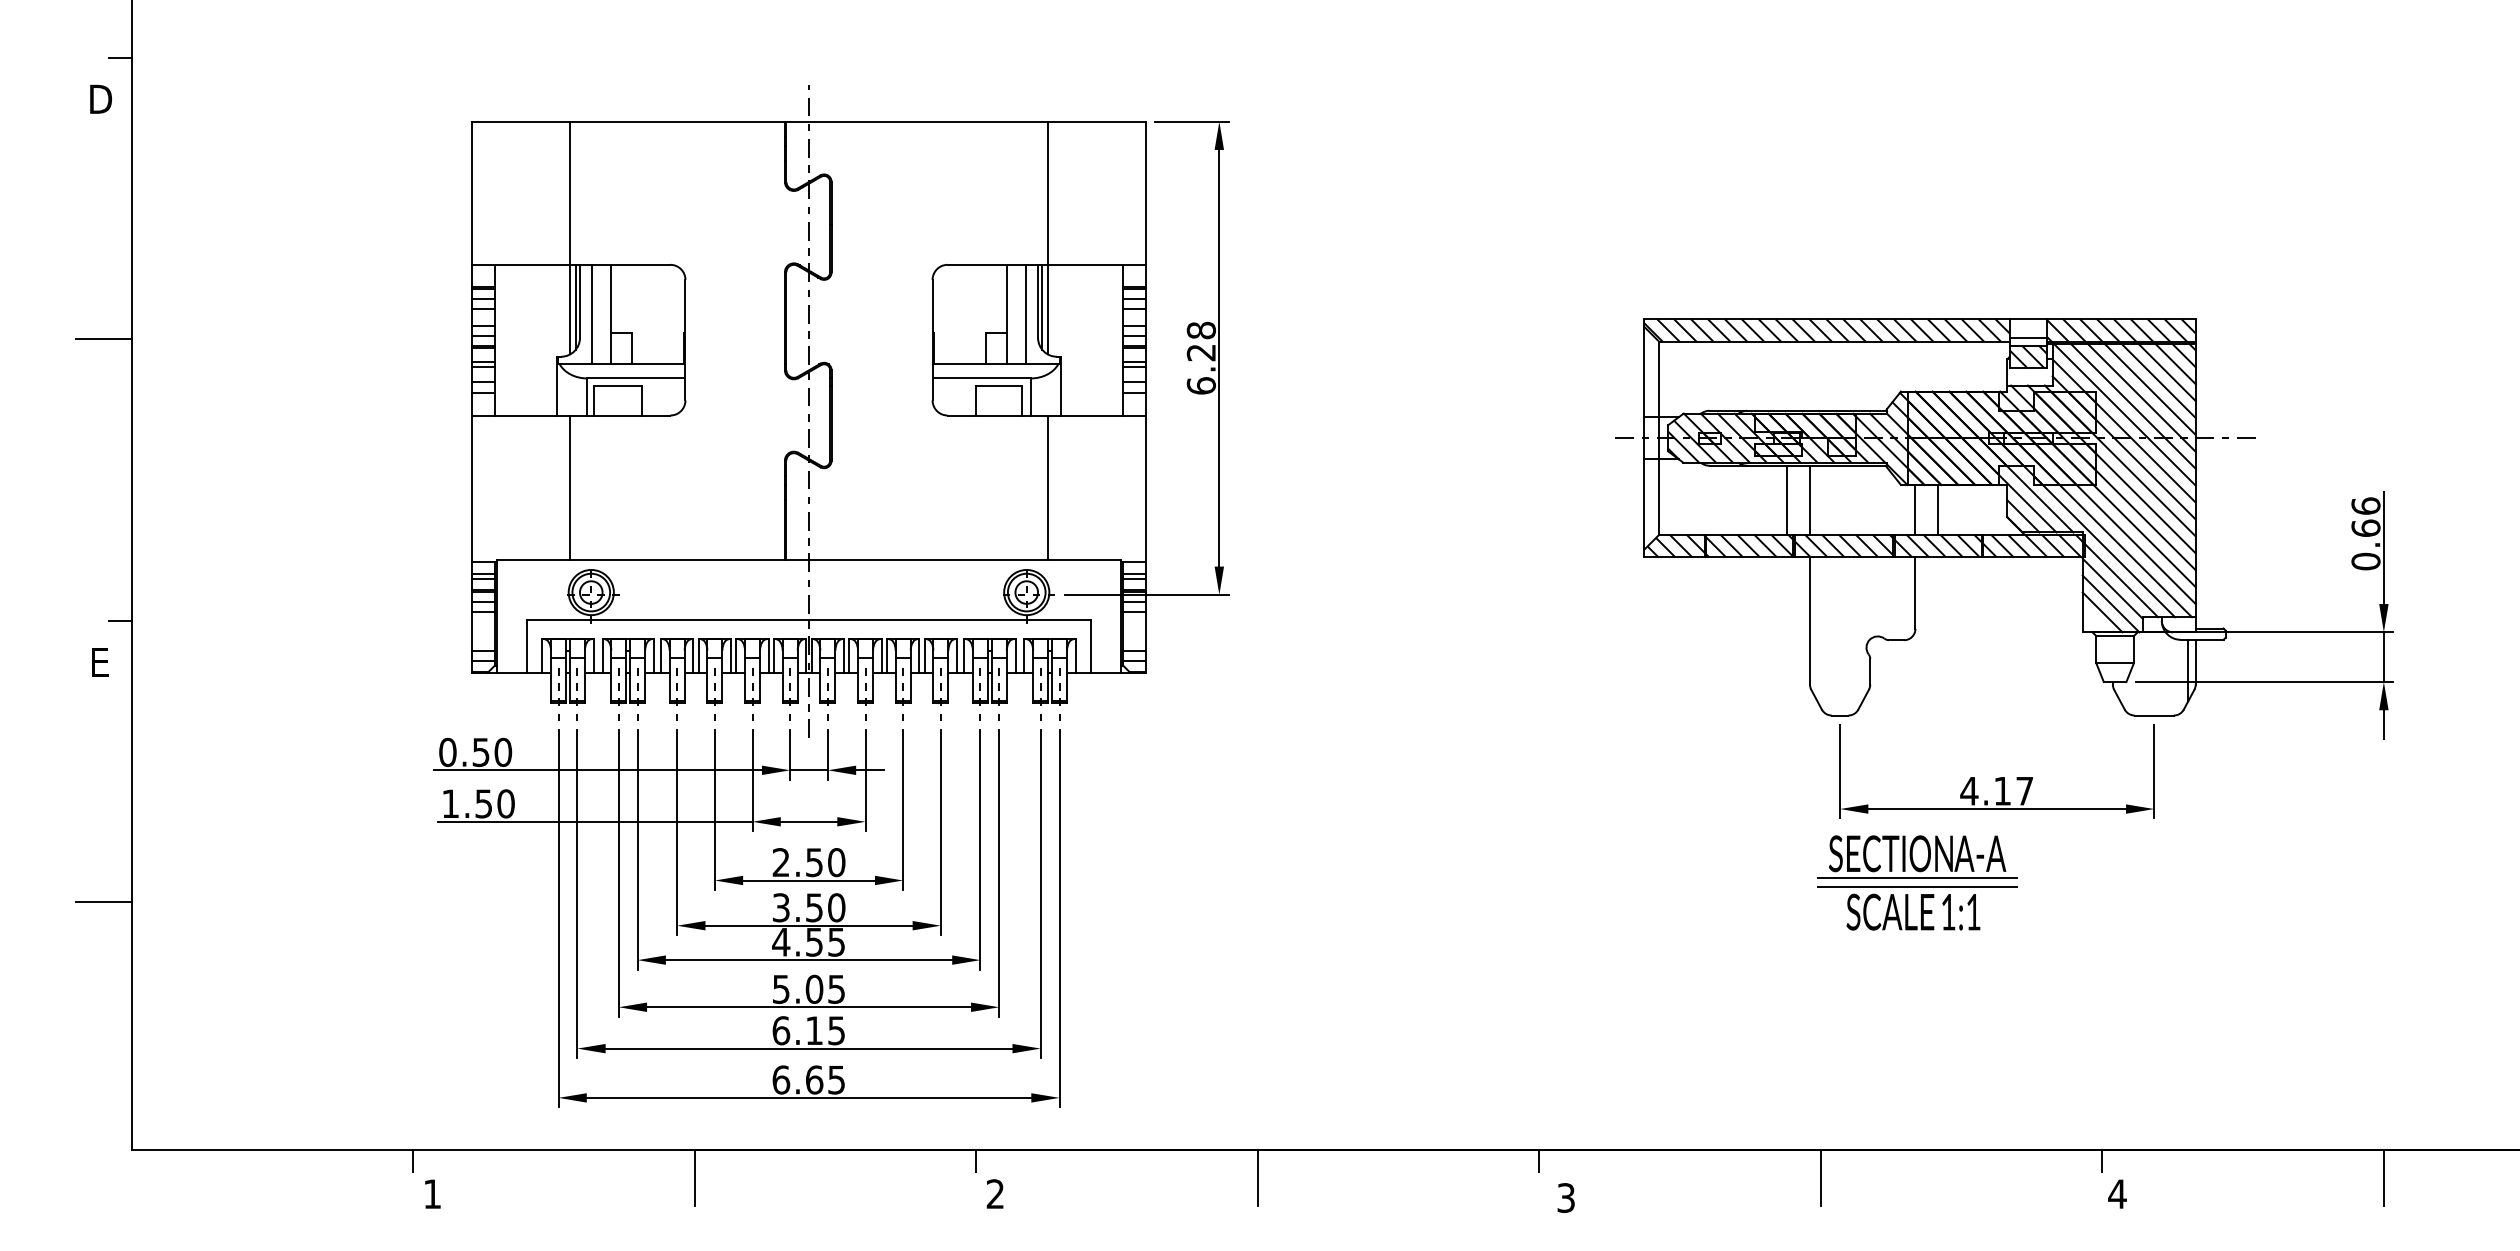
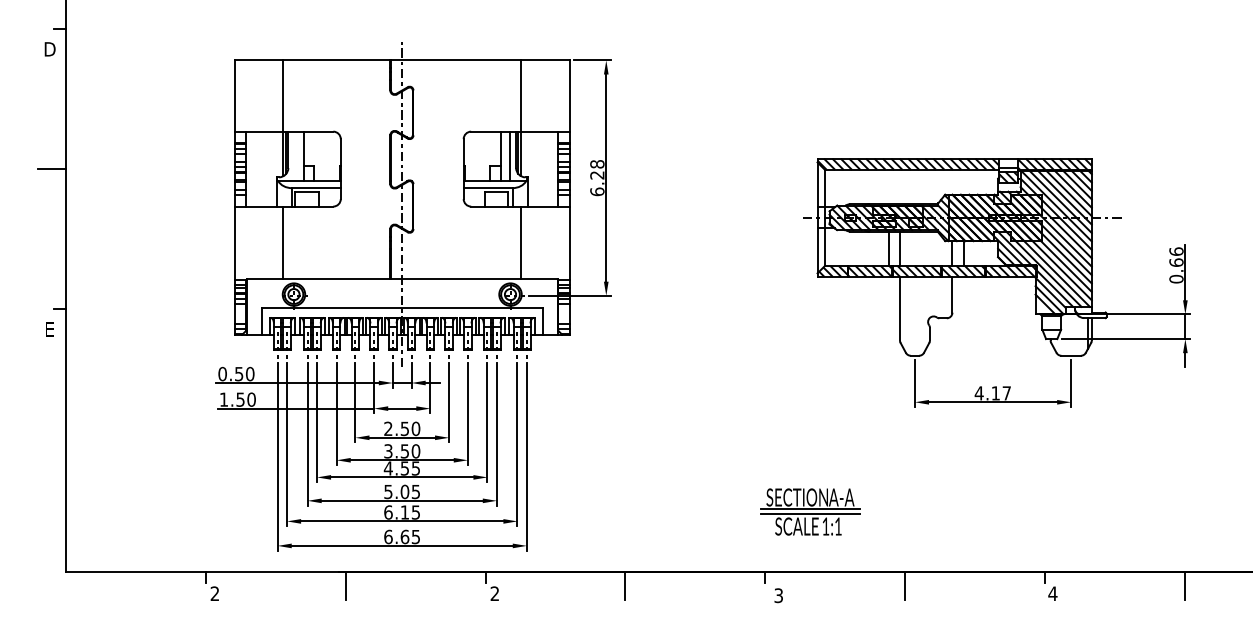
line: (592, 314) -> (294, 156), removed
part: (1917, 881) -> (810, 511), moved
line: (103, 902) -> (51, 448), removed
text: (431, 1193) -> (214, 593), 1 -> 2

